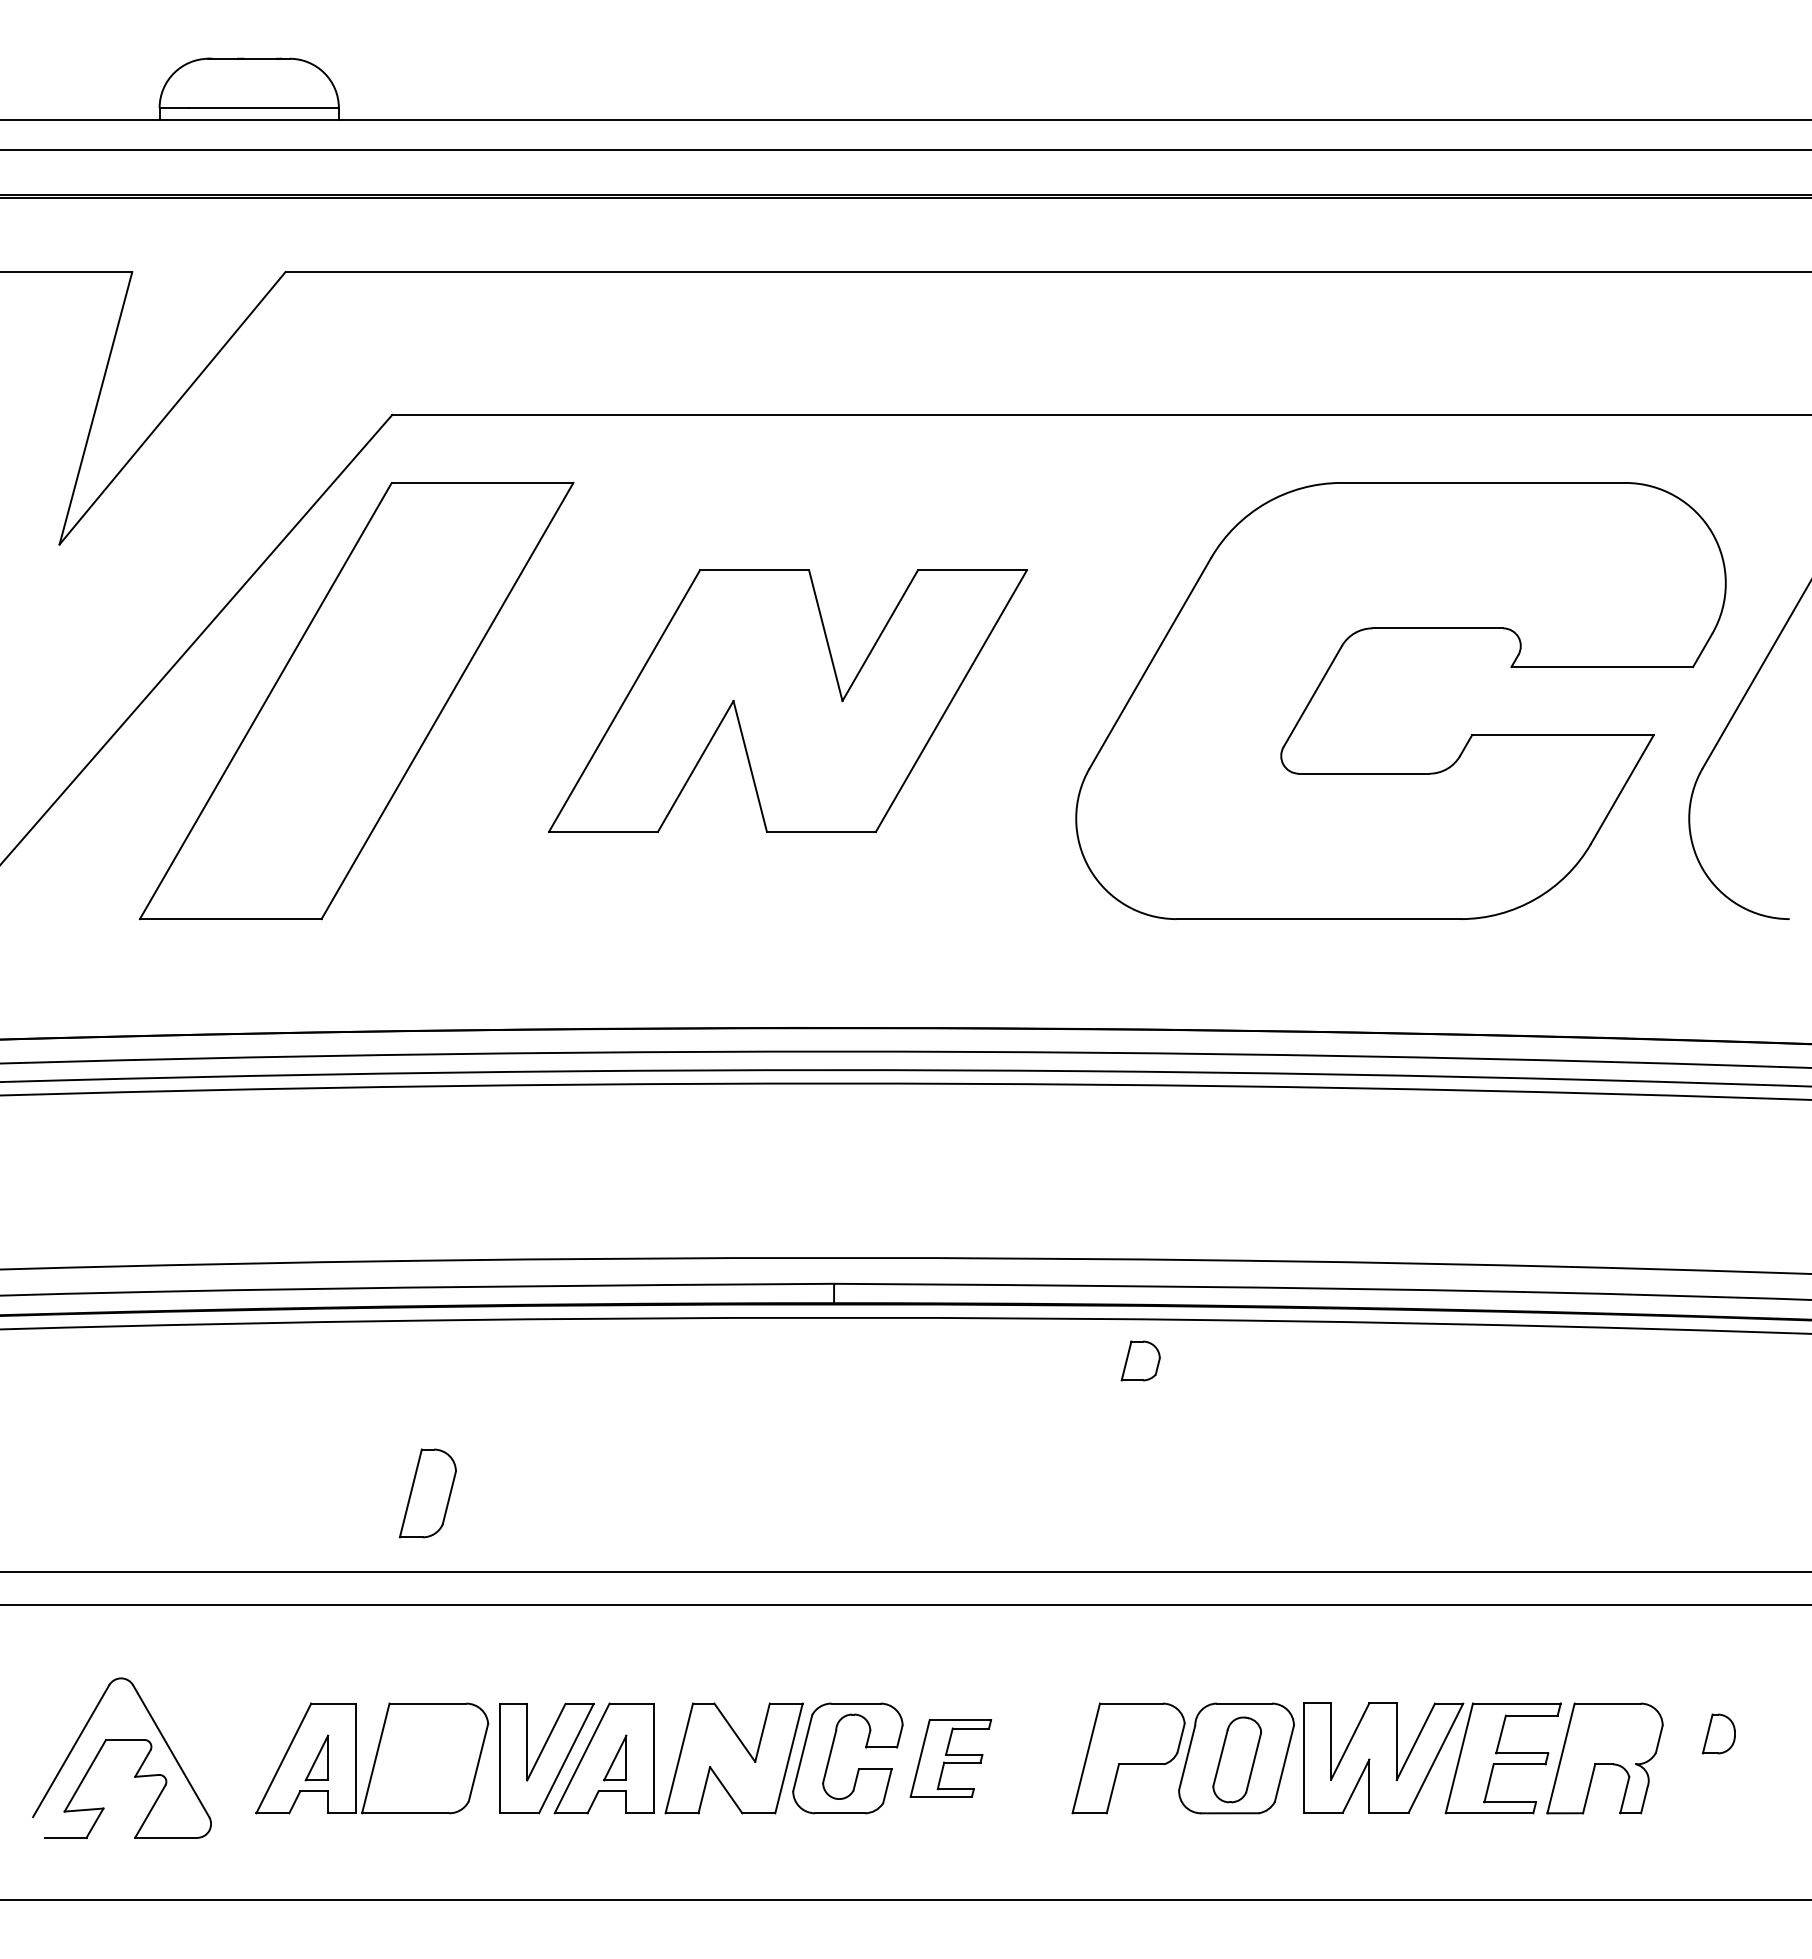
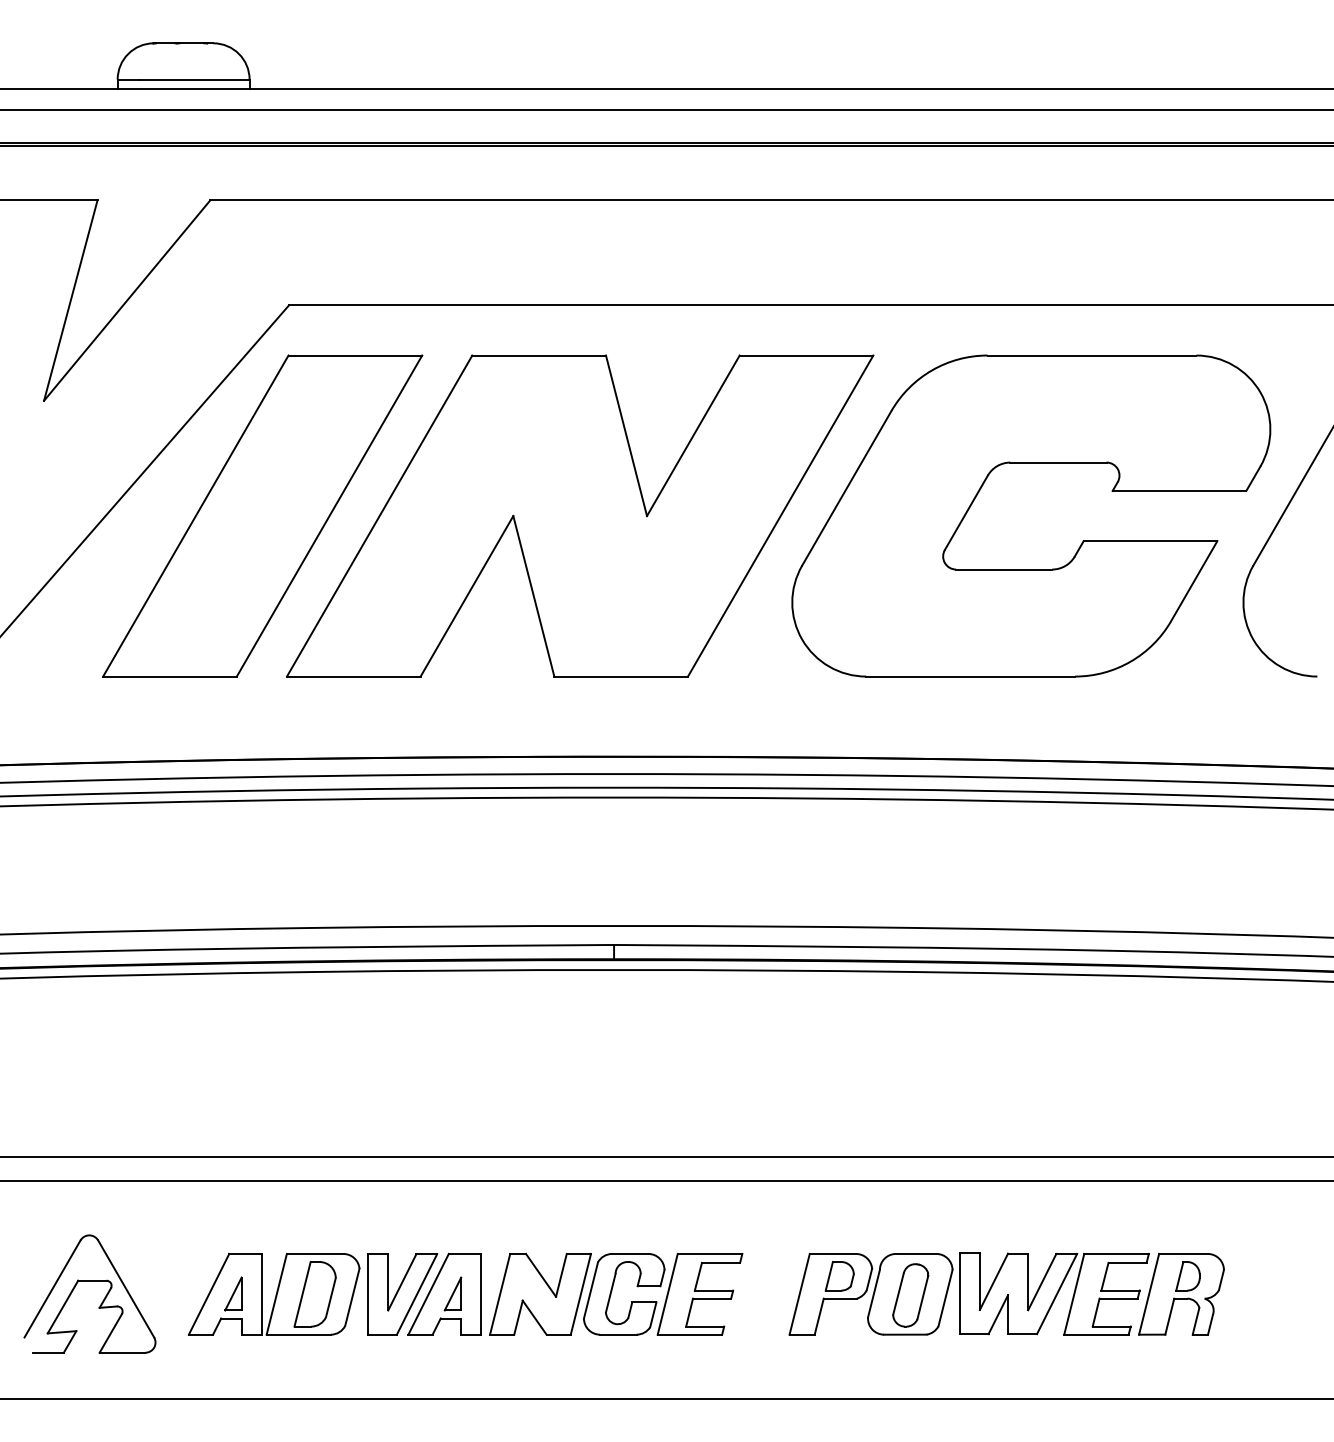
part: (787, 700) -> (579, 515), size x1.67
part: (1140, 1360) -> (839, 1275), moved
part: (427, 1493) -> (314, 1294), moved
part: (1718, 1733) -> (1187, 1275), moved
part: (950, 1758) -> (699, 1294), size x1.43

